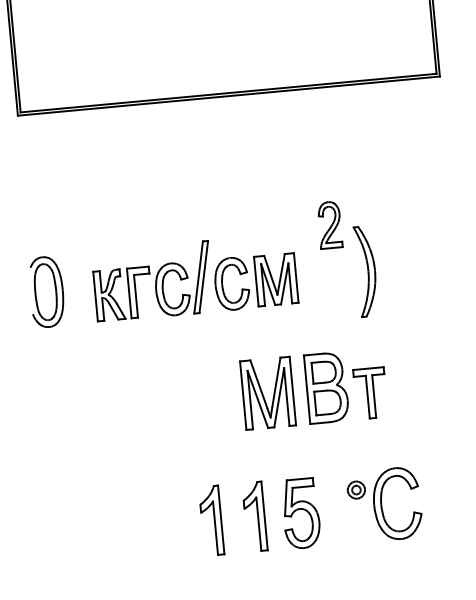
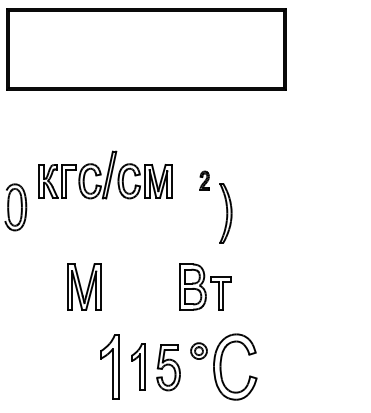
part: (329, 224) -> (204, 180), size x0.6
part: (194, 276) -> (105, 174), moved
part: (268, 392) -> (84, 286), moved
part: (384, 504) -> (223, 366), size x1.4
part: (211, 520) -> (109, 366), size x1.4

